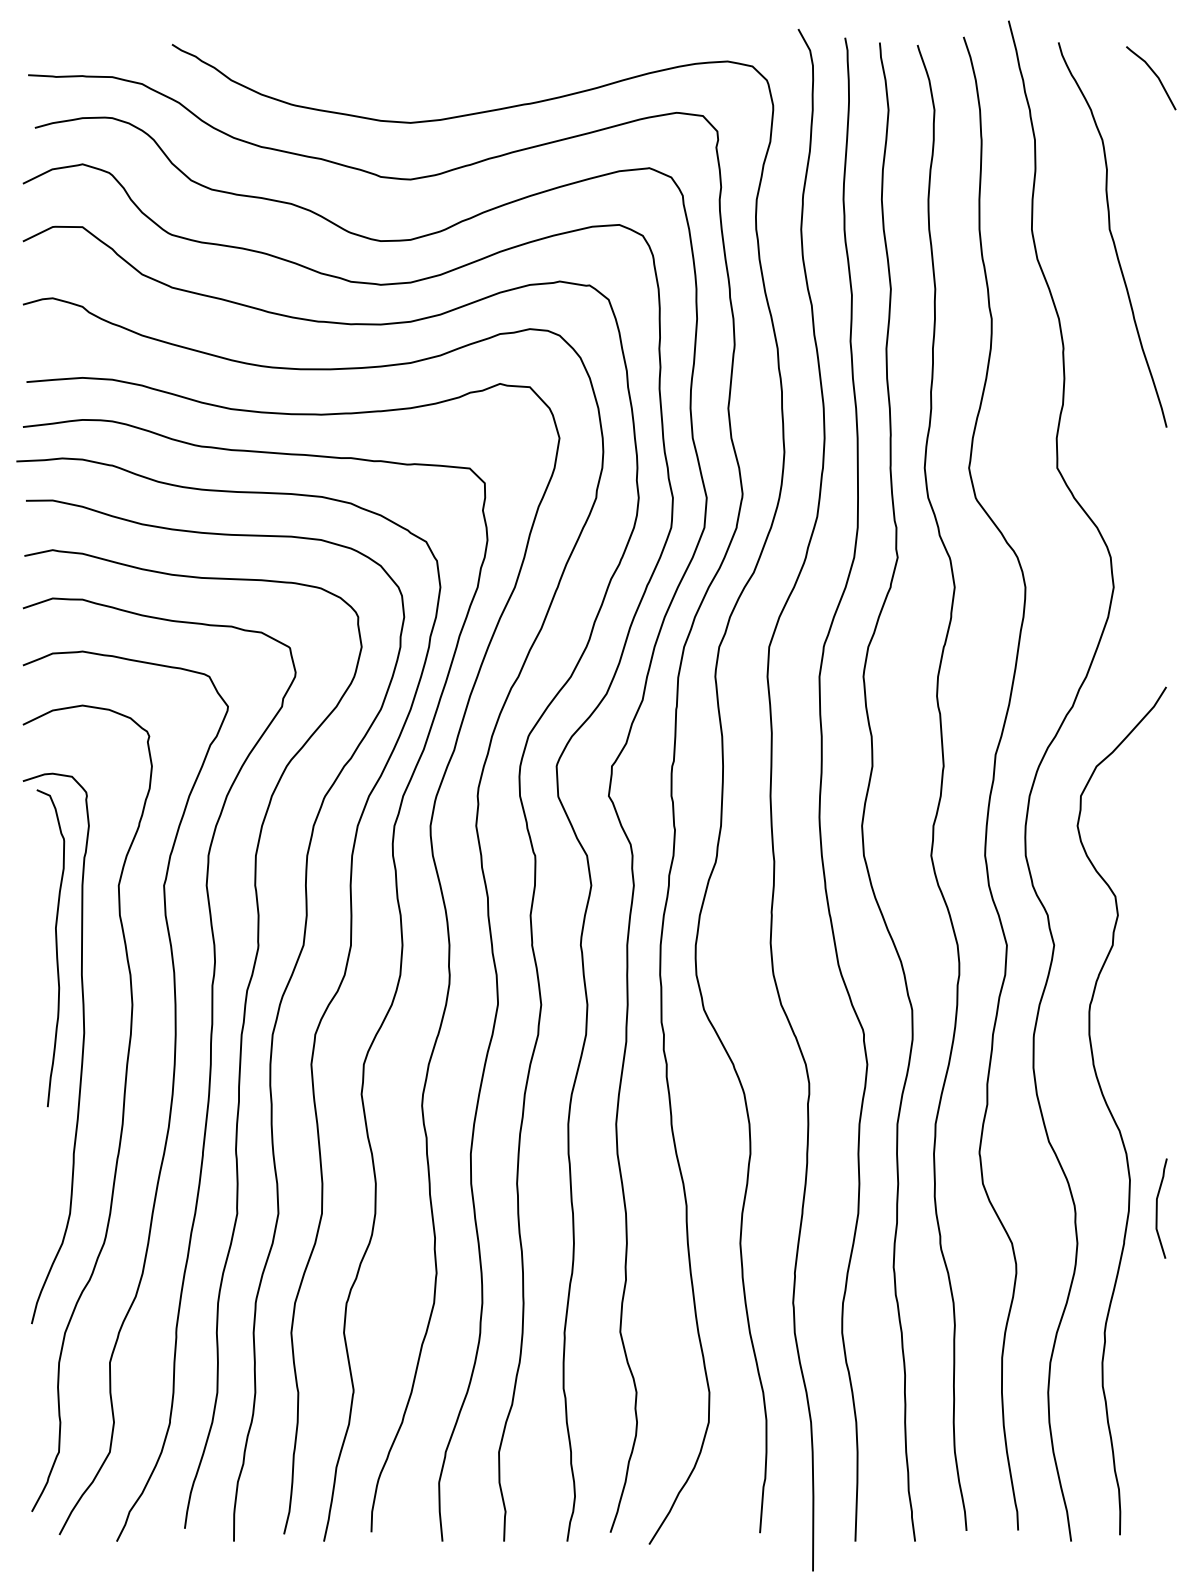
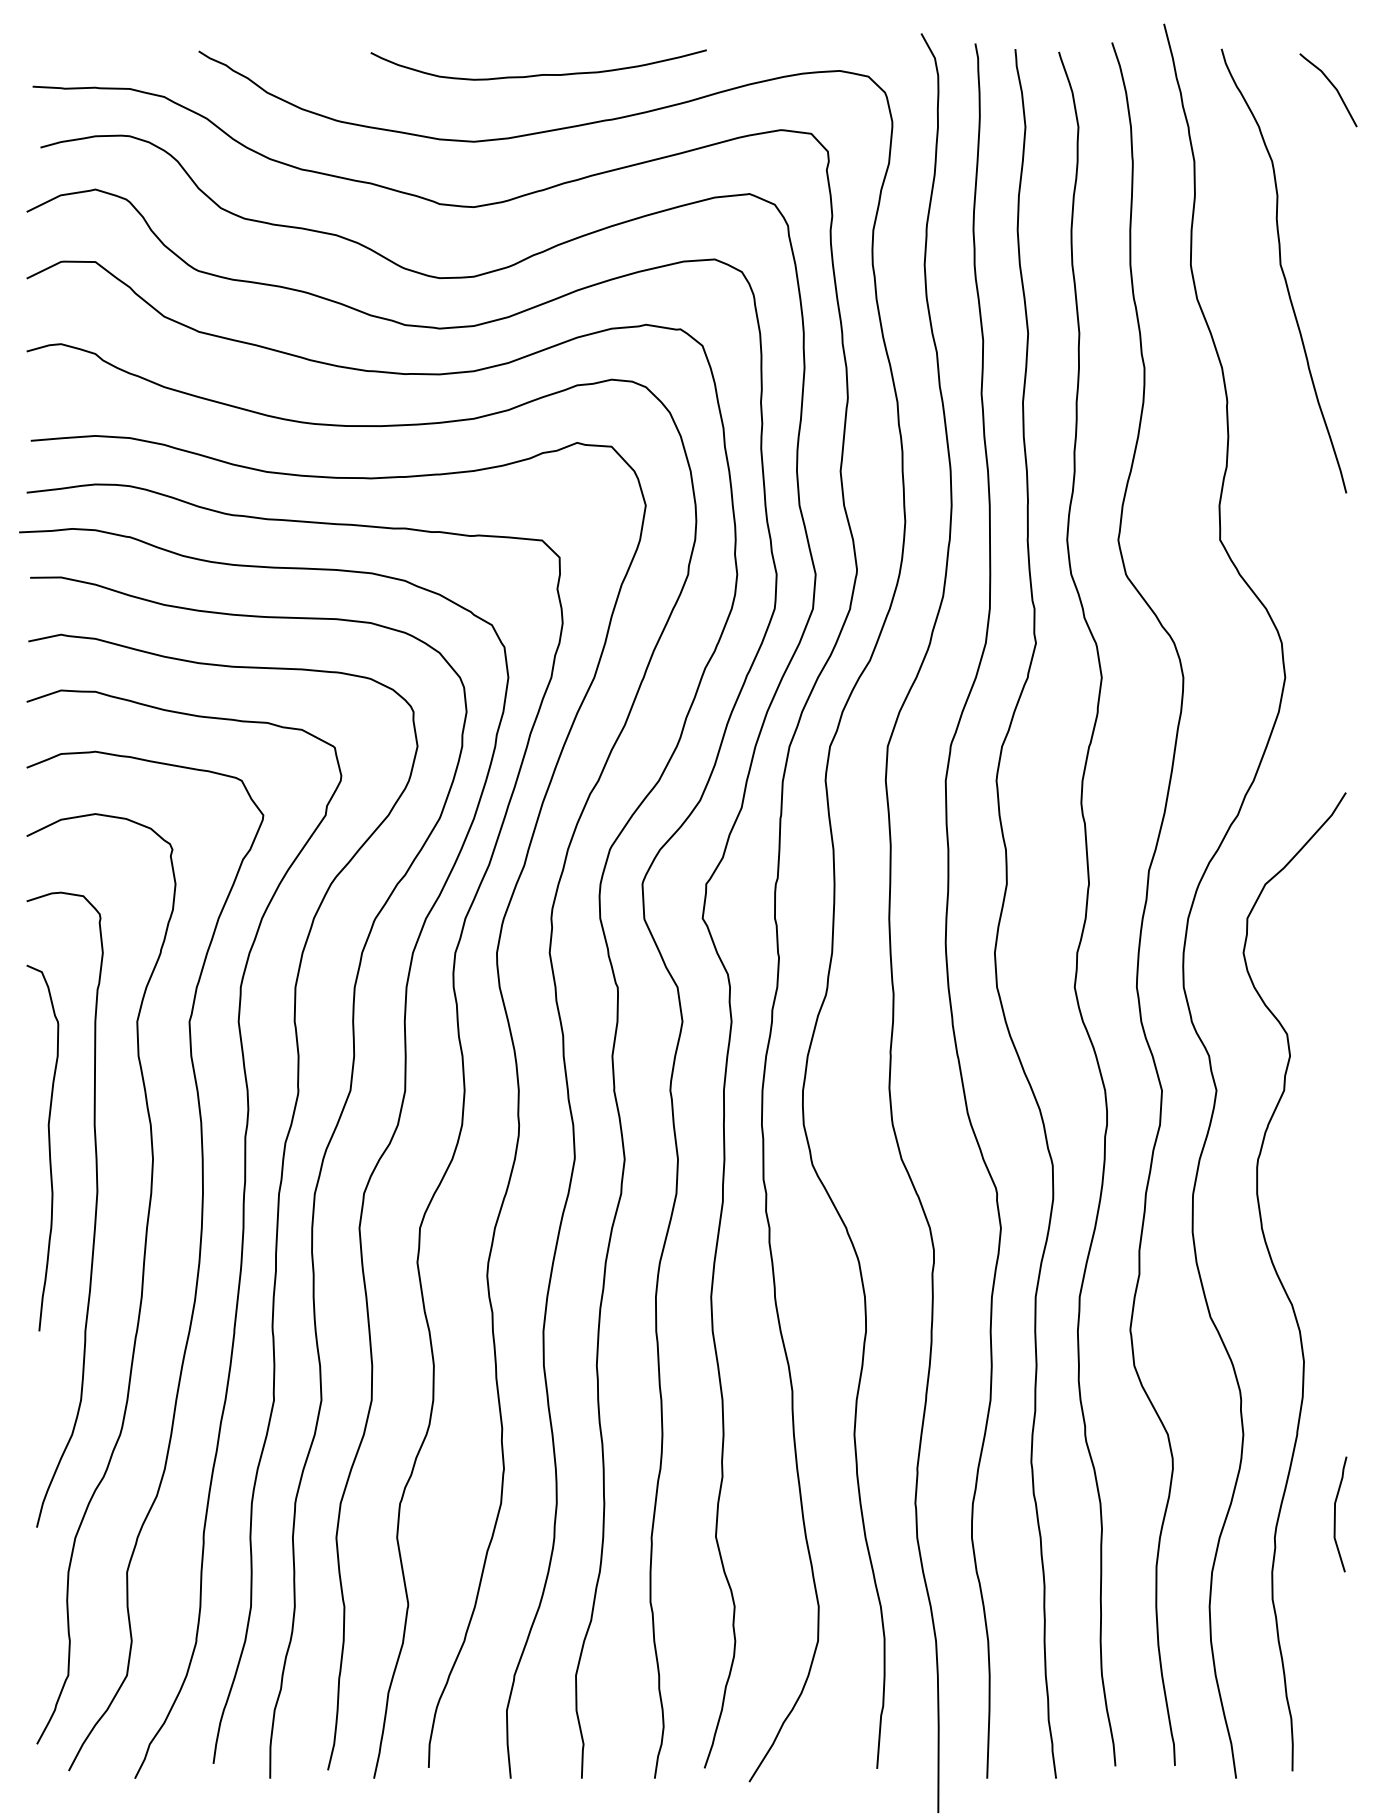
curve: (466, 64) -> (538, 74), added
curve: (55, 947) -> (48, 1147), moved
curve: (1157, 1208) -> (1335, 1514), moved

